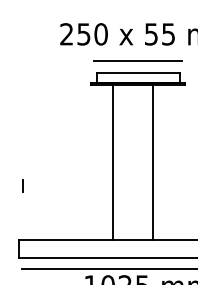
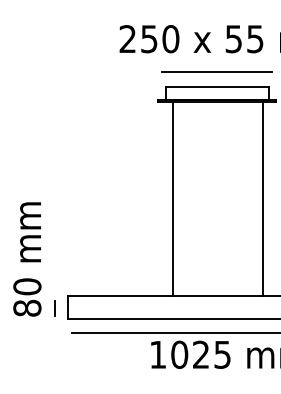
line: (112, 162) -> (172, 199), moved
line: (152, 162) -> (262, 199), moved
line: (23, 186) -> (54, 308), moved

